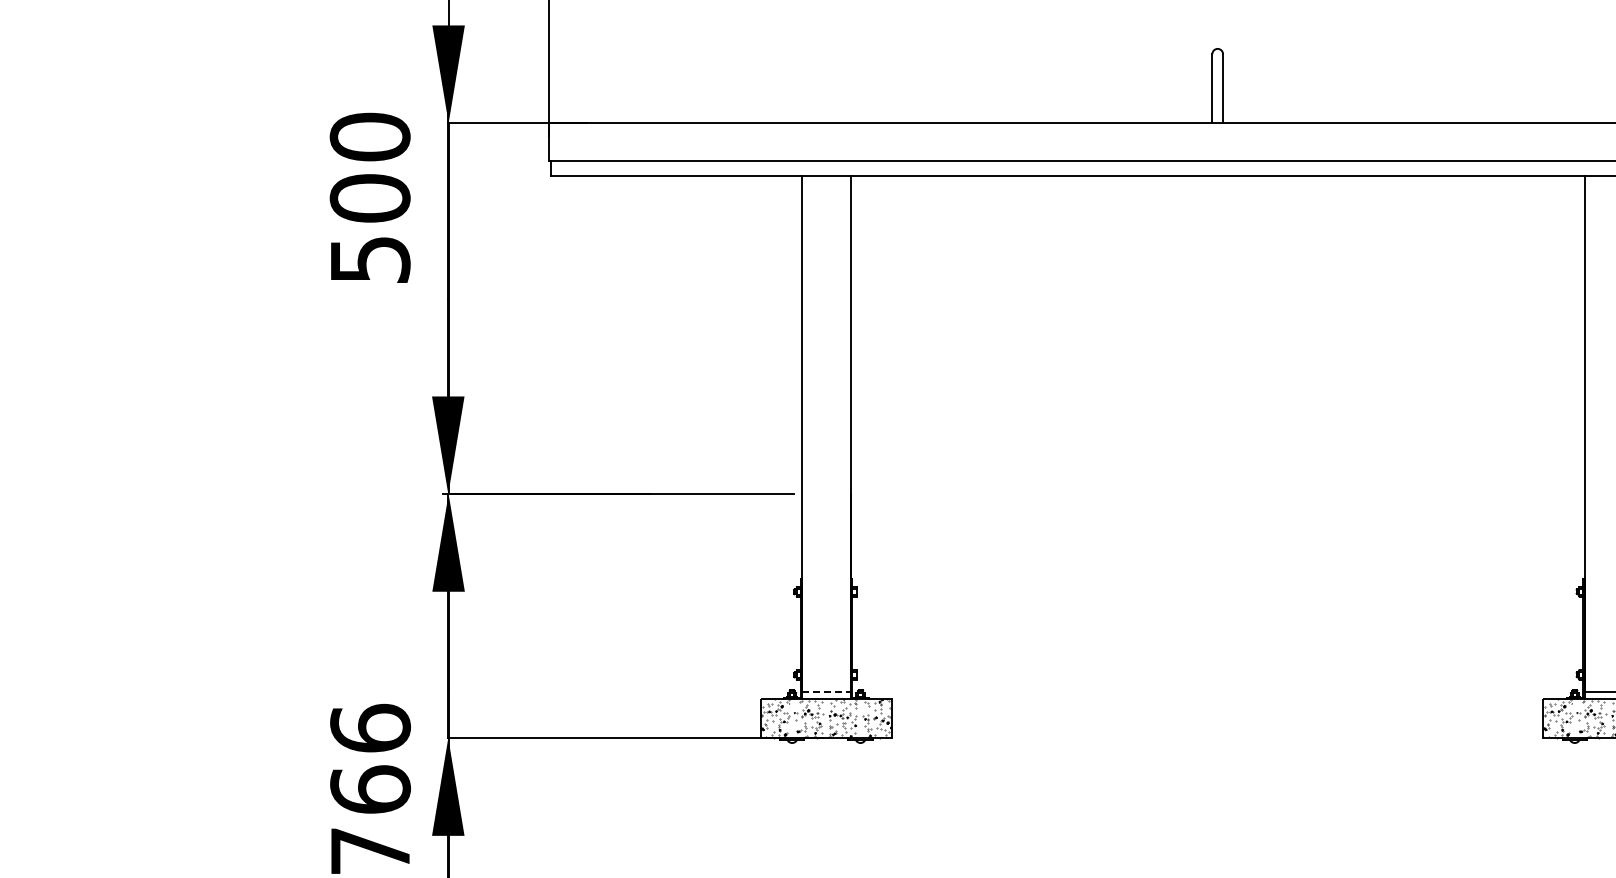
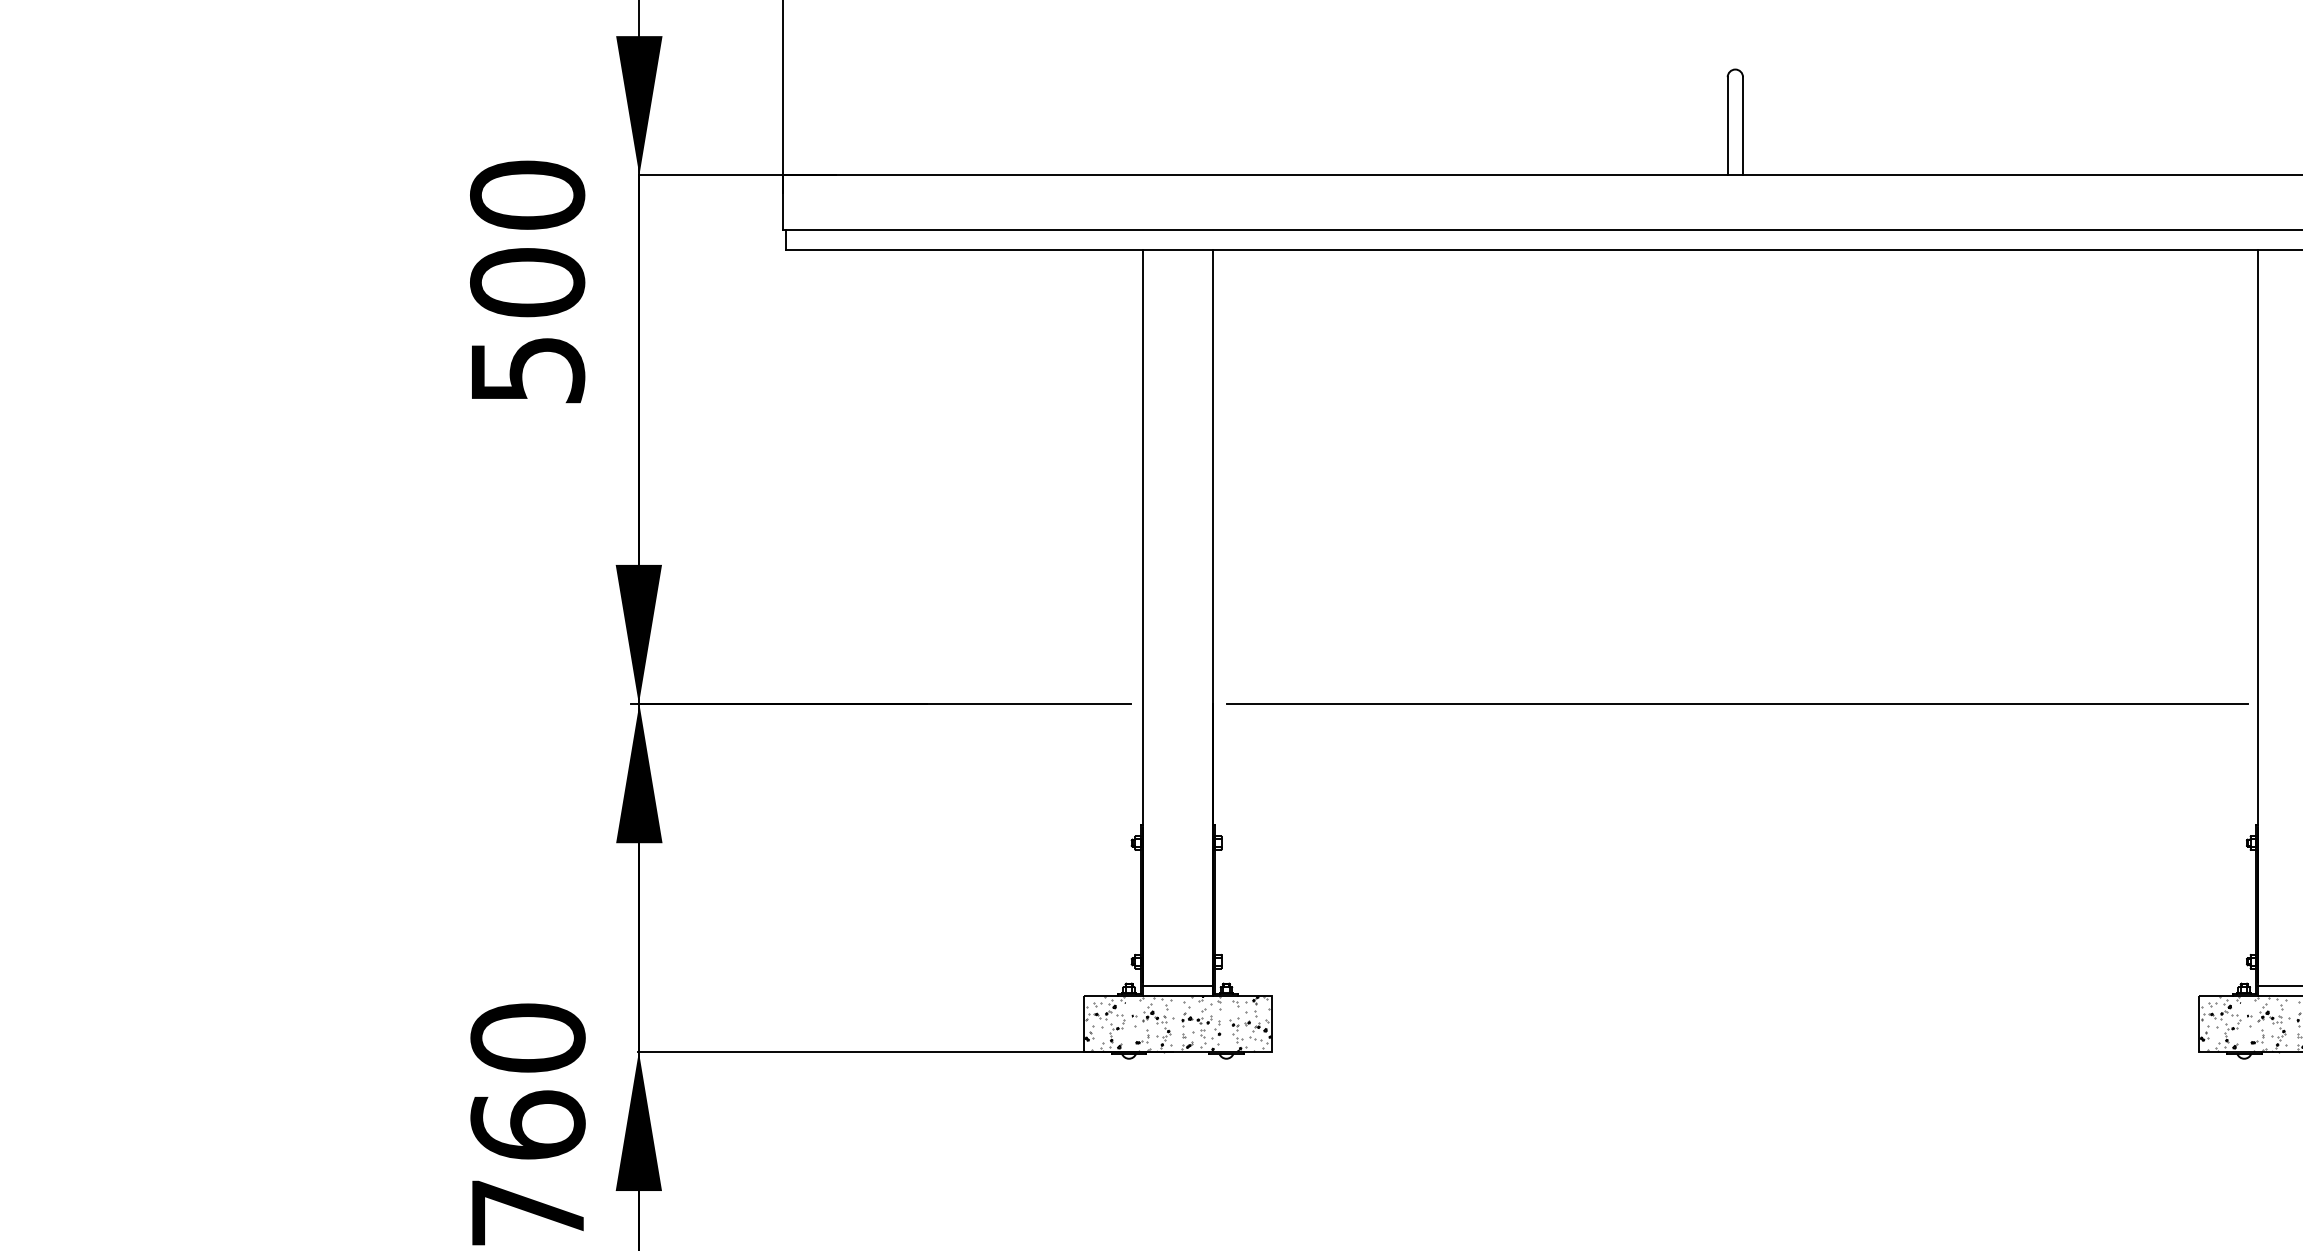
line: (1218, 494) -> (1736, 704), added
line: (826, 692) -> (1177, 986), dashed -> solid
text: (370, 727) -> (528, 1036), 766 -> 760

